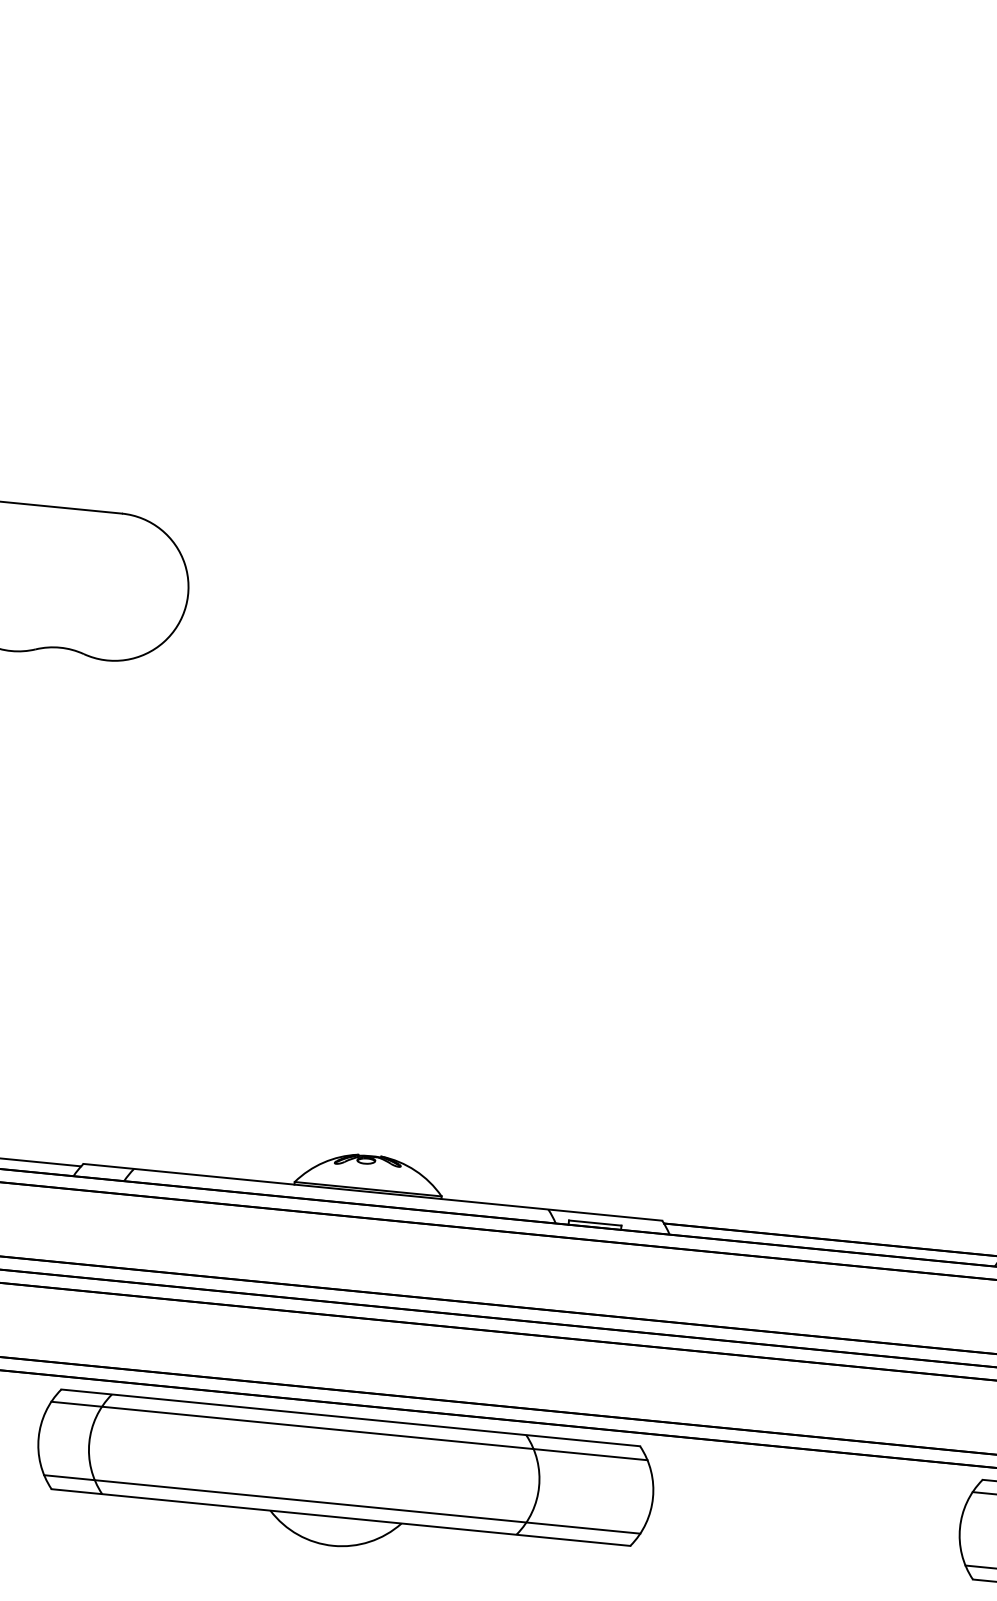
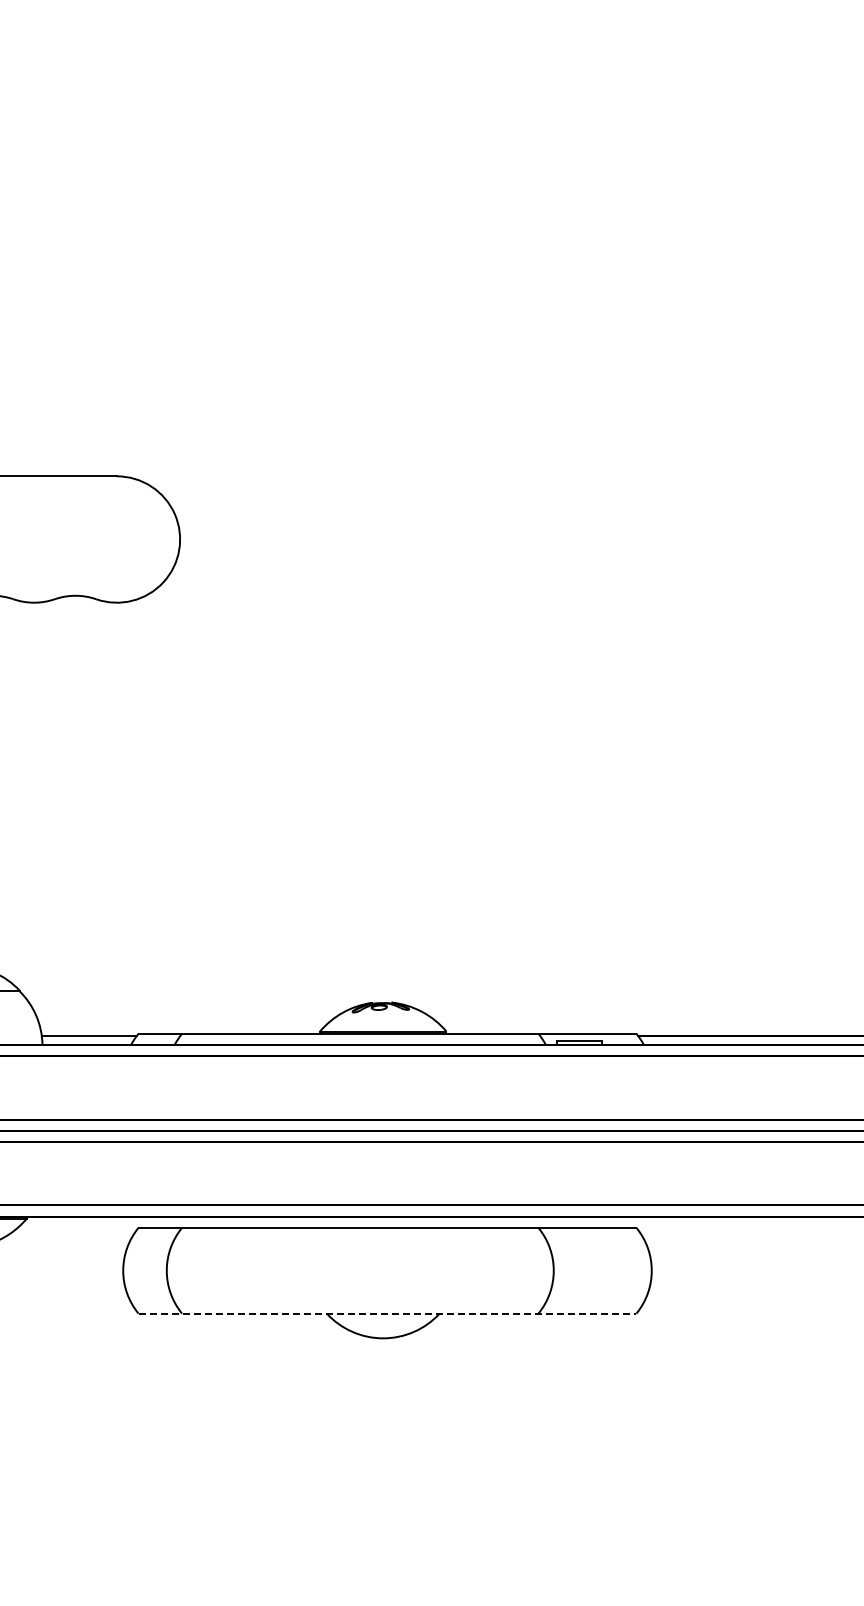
line: (349, 1431) -> (387, 1239), removed
line: (342, 1504) -> (387, 1302), removed
line: (340, 1517) -> (387, 1313), solid -> dashed

